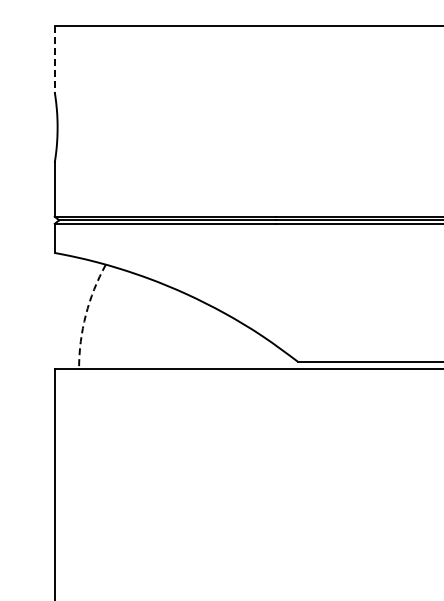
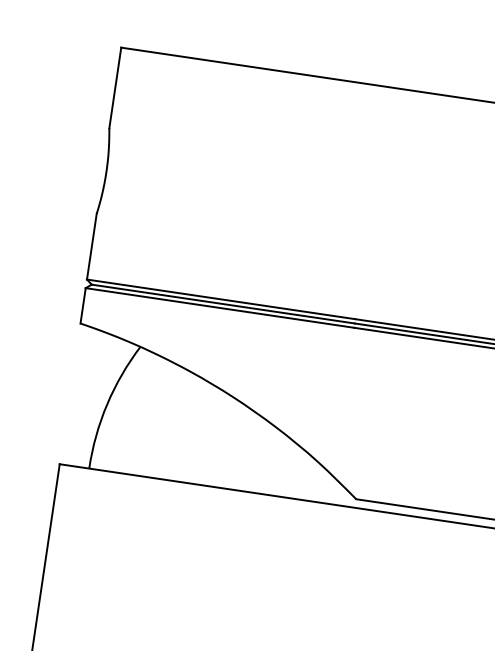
line: (54, 59) -> (114, 88), dashed -> solid
arc: (85, 315) -> (106, 404), dashed -> solid

